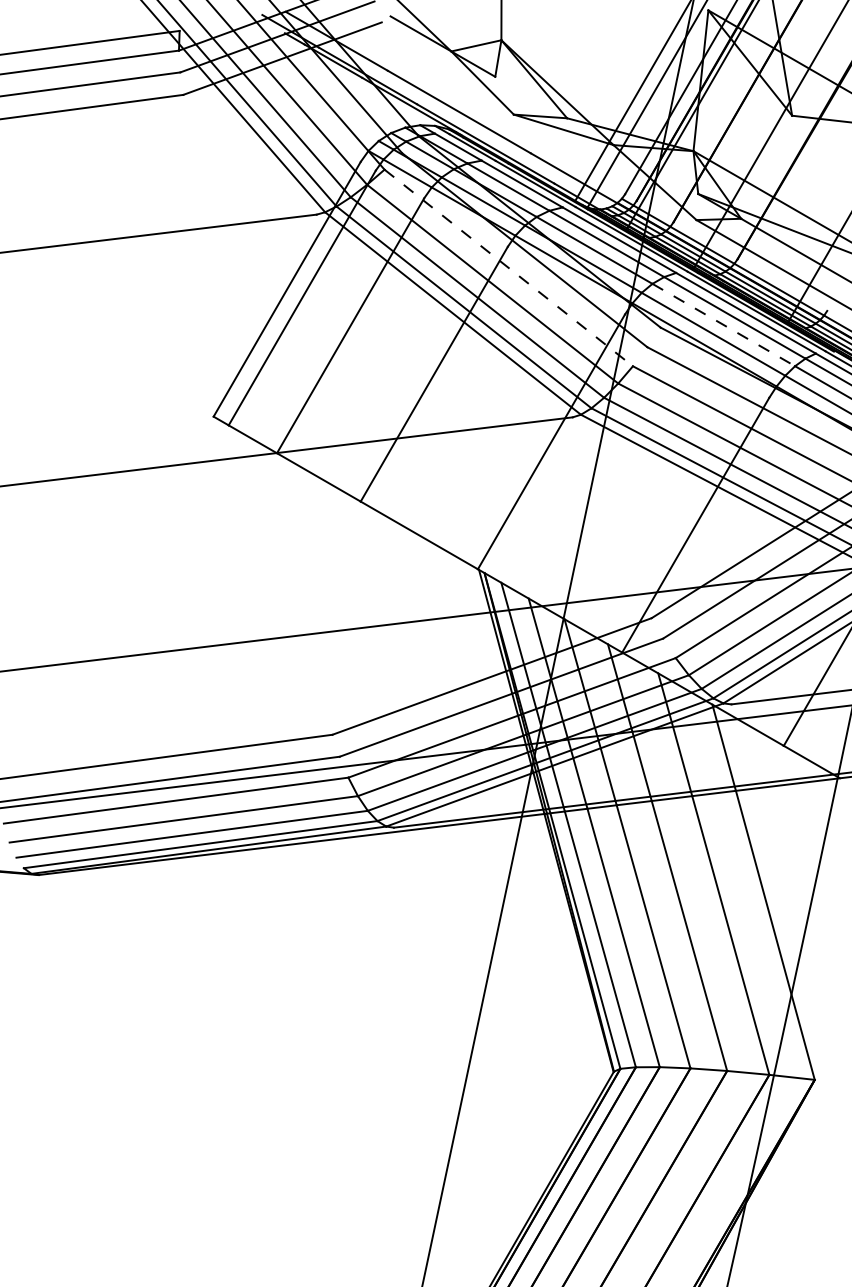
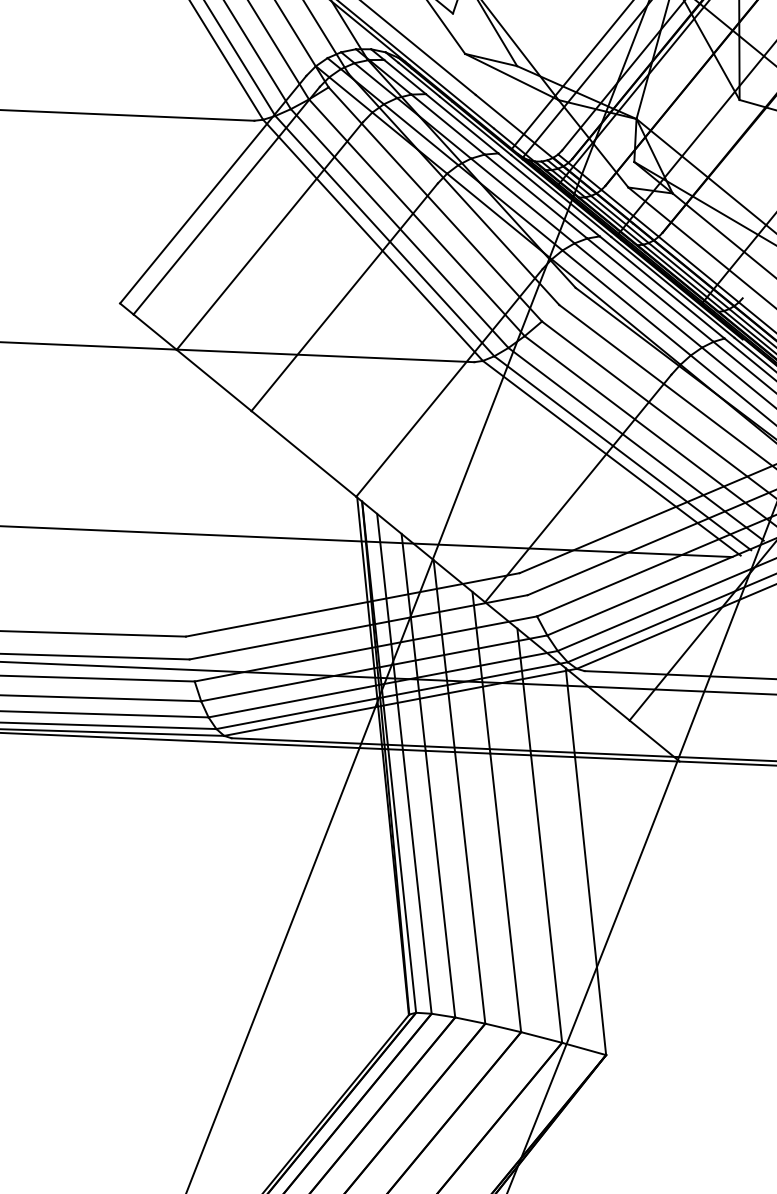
line: (509, 268) -> (436, 205), dashed -> solid
line: (724, 325) -> (638, 296), dashed -> solid

